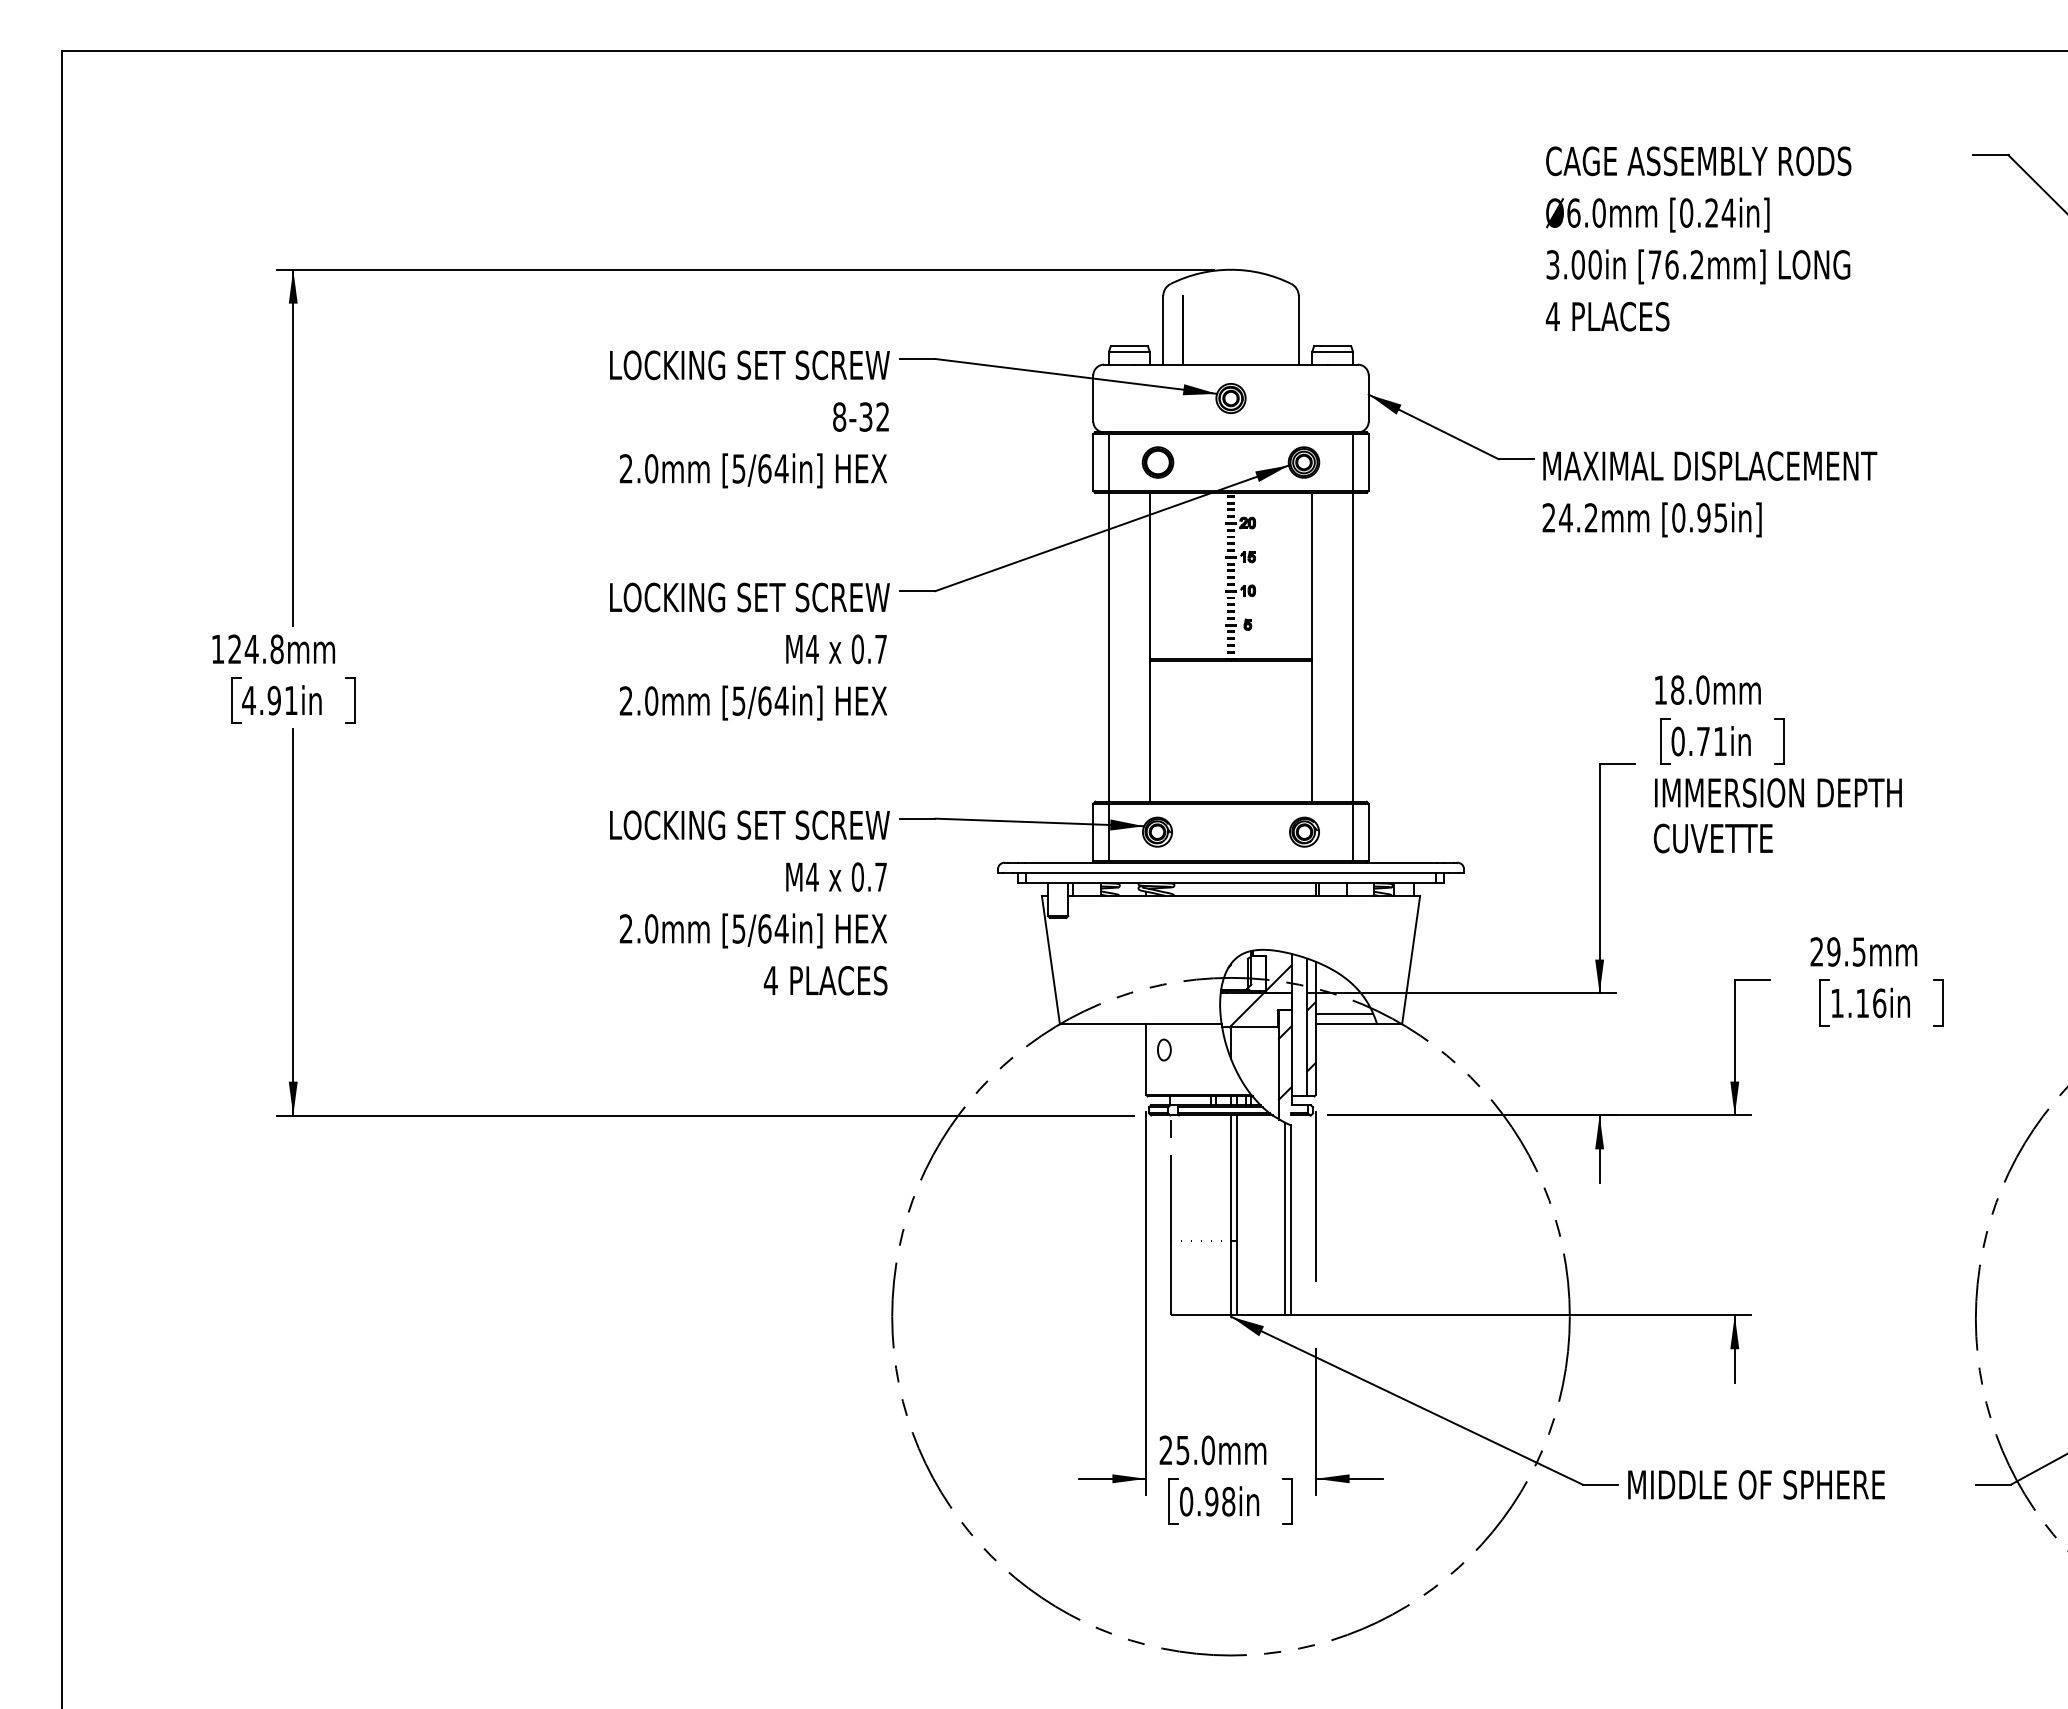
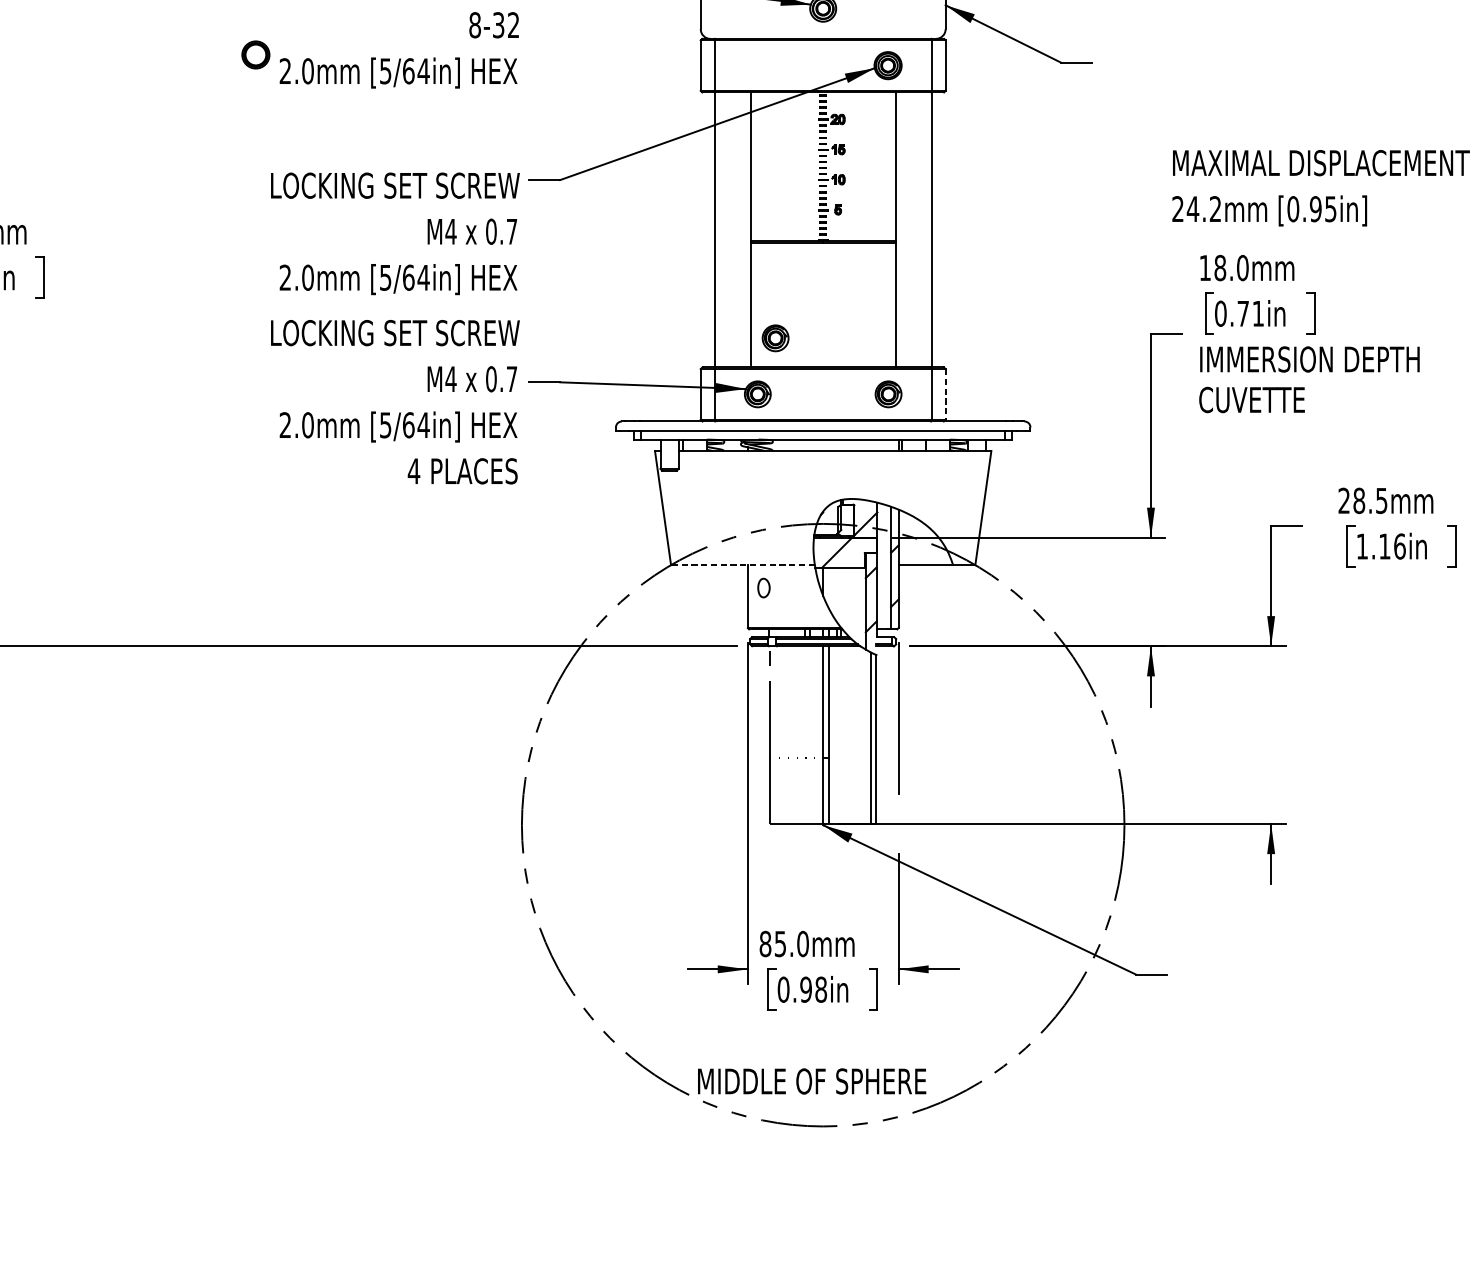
part: (1157, 462) -> (255, 54), moved
text: (1709, 494) -> (1320, 188), moved
part: (1177, 768) -> (775, 337), added
line: (1368, 832) -> (945, 394), solid -> dashed
text: (749, 902) -> (395, 401), moved
text: (1833, 951) -> (1358, 500), 29.5mm -> 28.5mm
line: (1344, 1013) -> (924, 555), removed
line: (1140, 1024) -> (742, 565), solid -> dashed
text: (1165, 1450) -> (764, 944), 25.0mm -> 85.0mm
text: (1756, 1484) -> (812, 1081), moved

